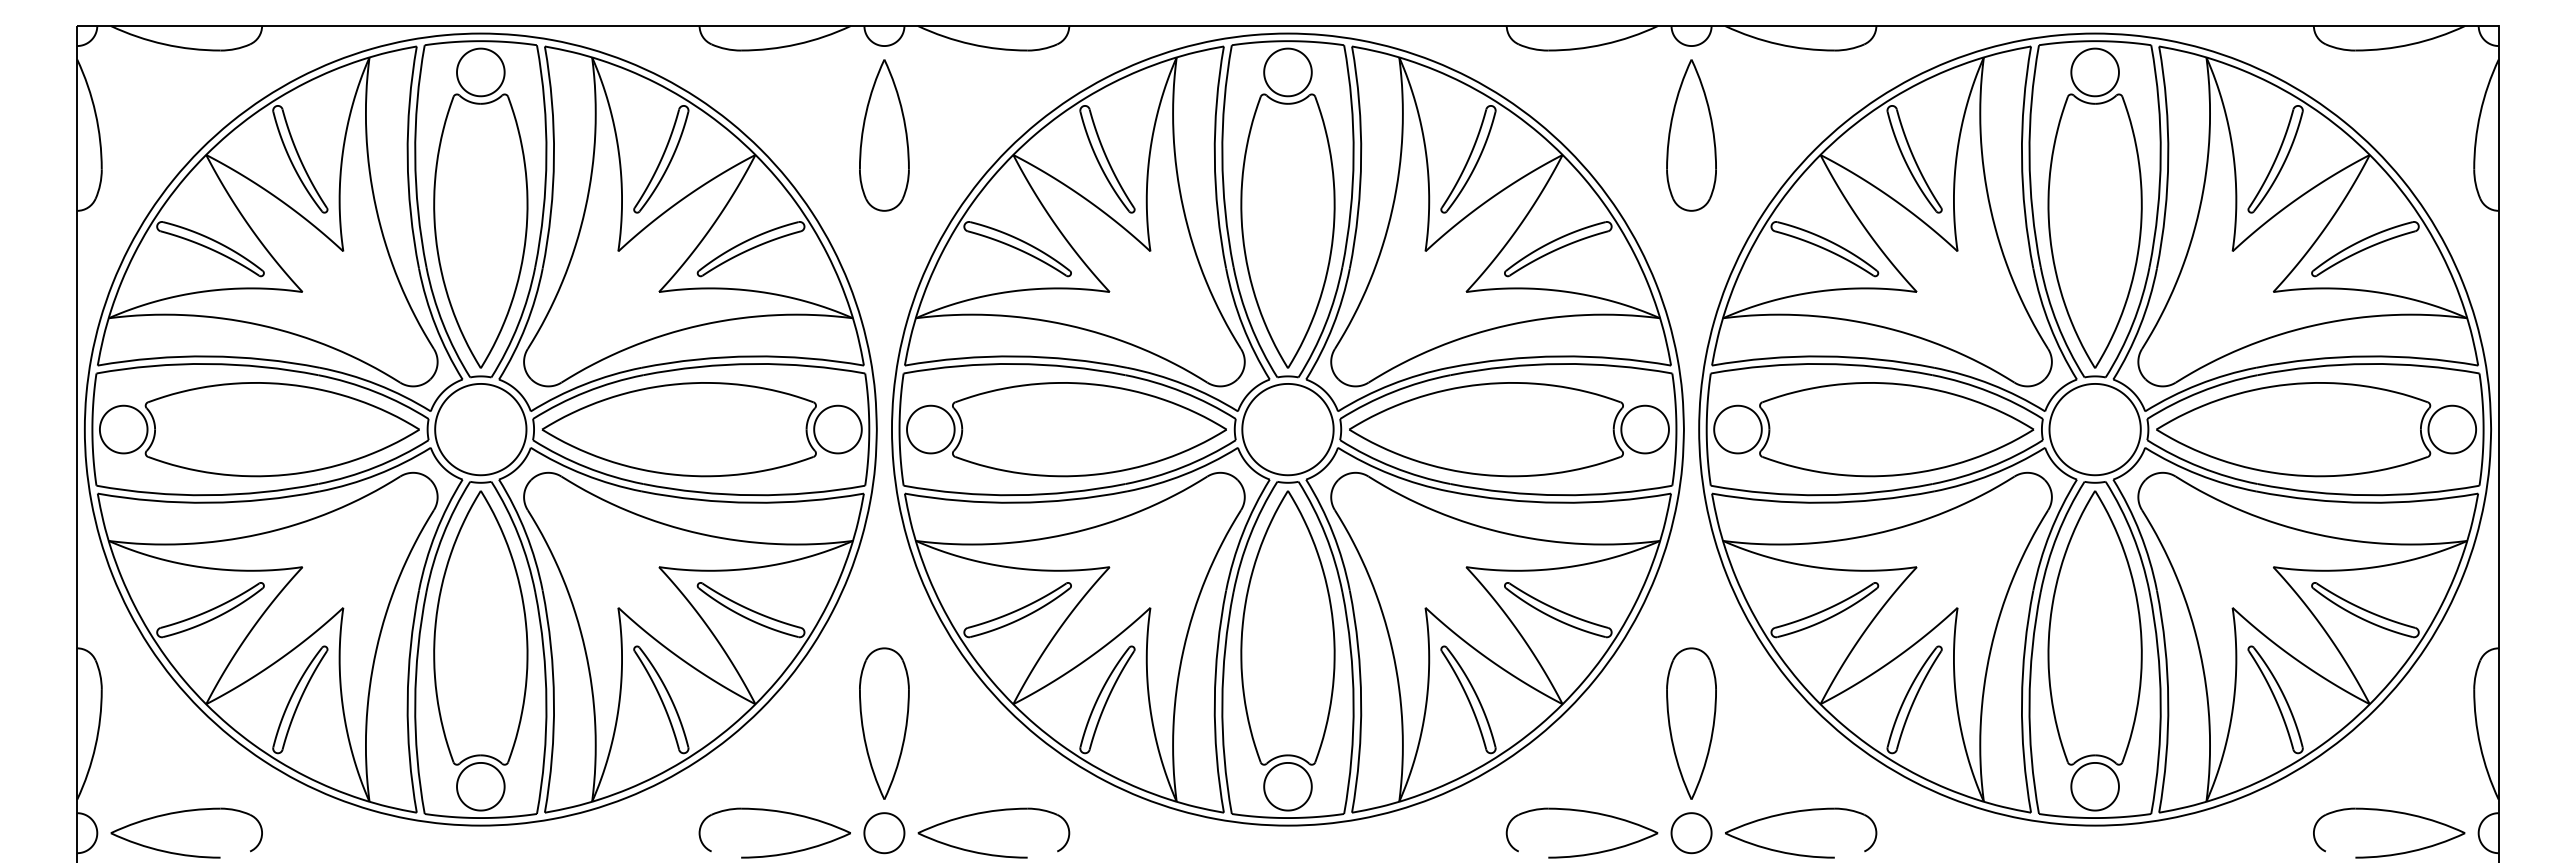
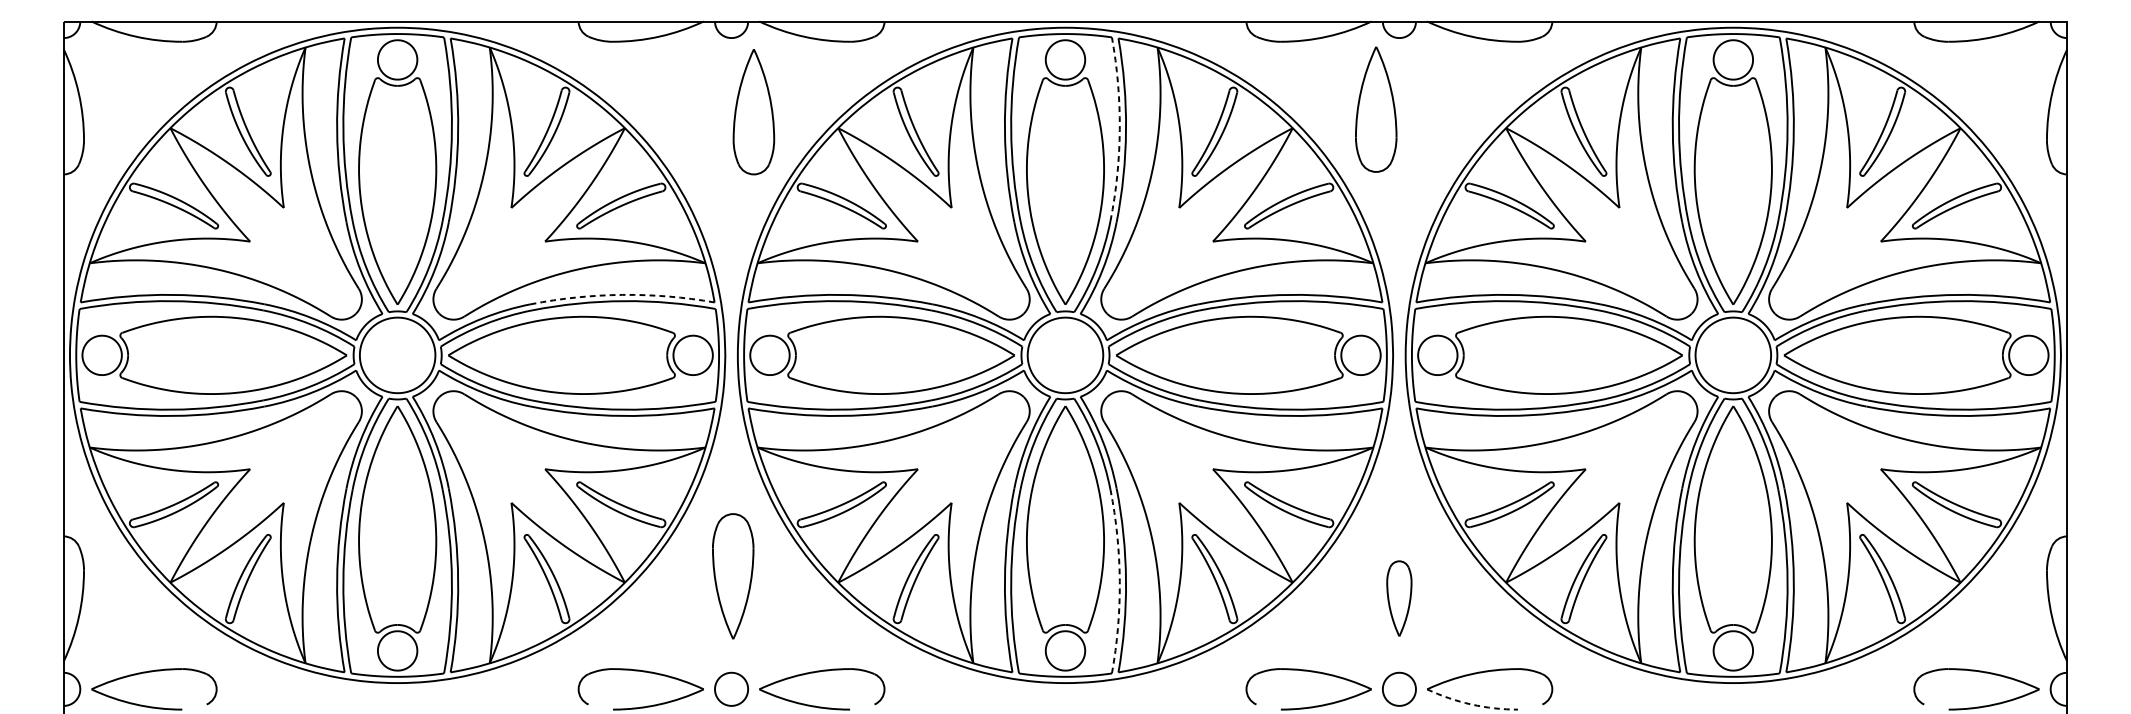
part: (884, 135) -> (753, 112), moved
part: (1691, 135) -> (1376, 109), moved
arc: (1353, 156) -> (1119, 129), solid -> dashed
arc: (752, 356) -> (622, 294), solid -> dashed
arc: (1353, 702) -> (1119, 581), solid -> dashed
part: (884, 723) -> (733, 576), moved
part: (1691, 723) -> (1399, 598), size x0.6
arc: (1778, 851) -> (1471, 704), solid -> dashed

